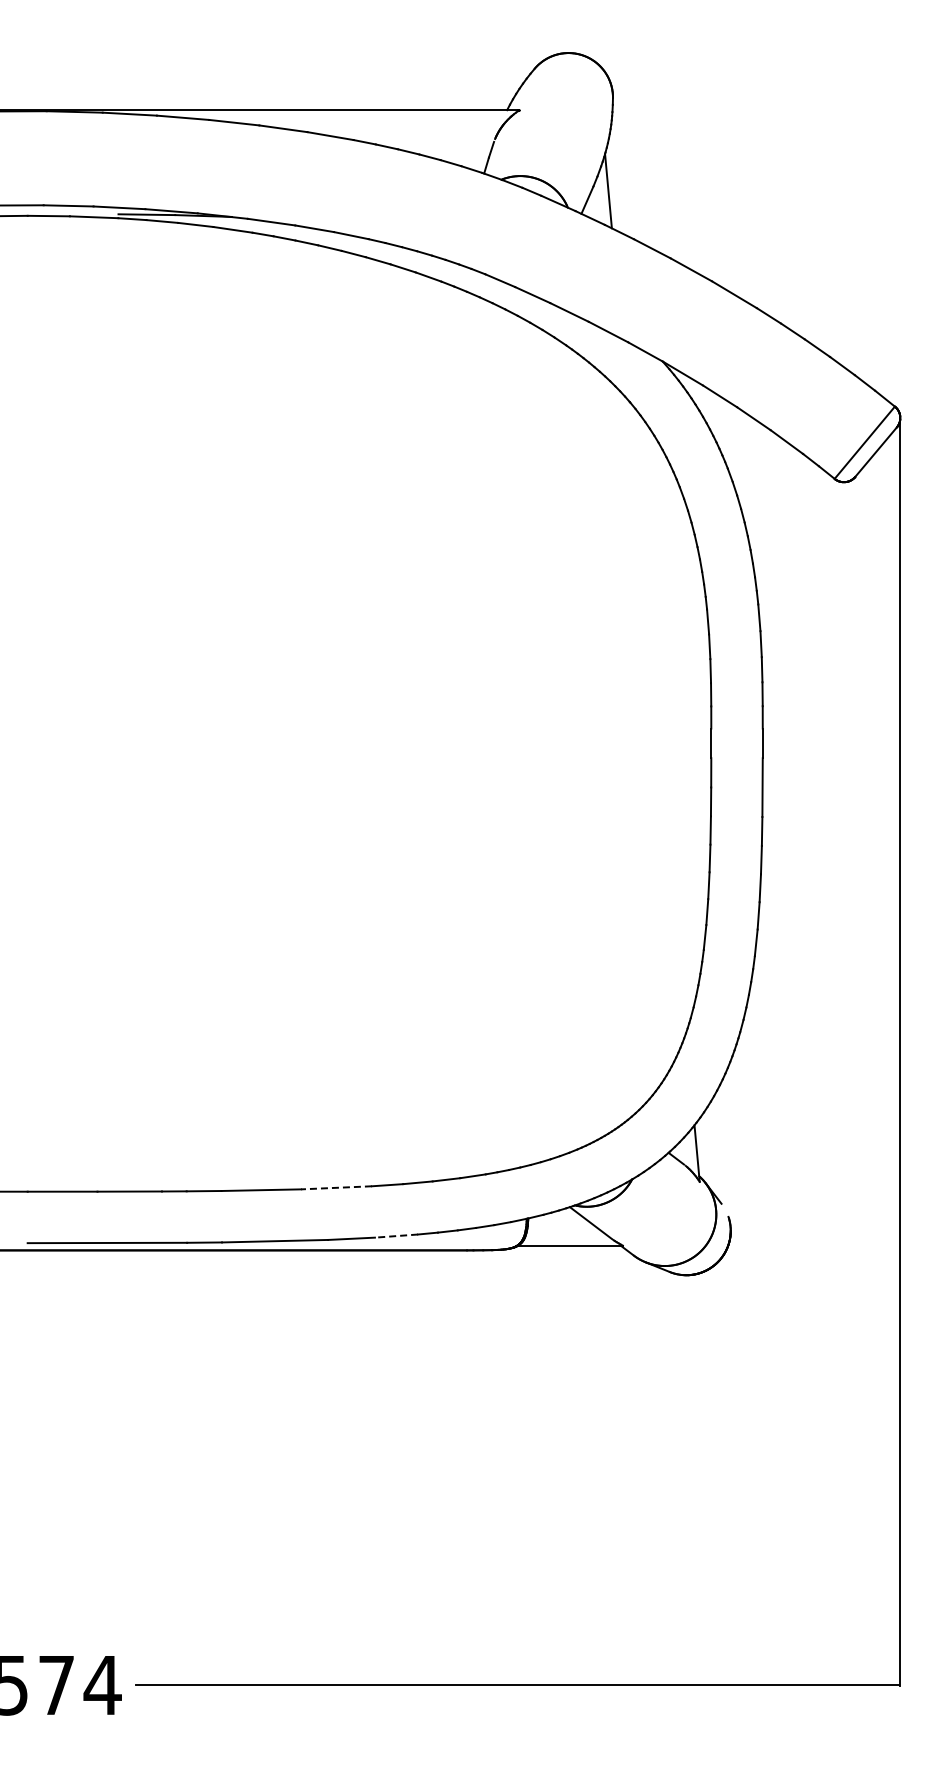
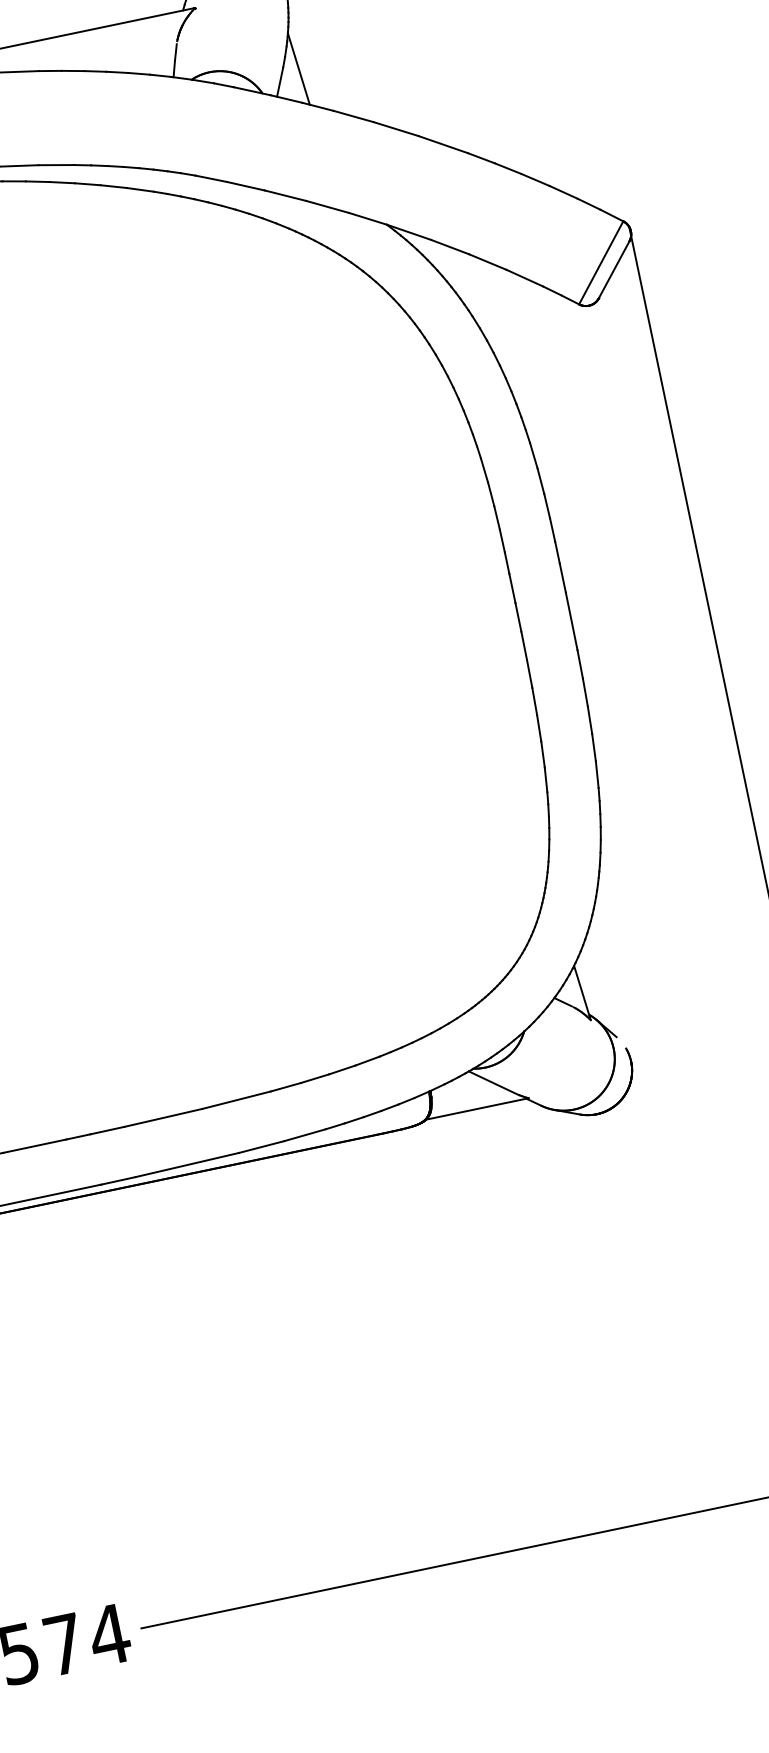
line: (336, 1187) -> (236, 1099), dashed -> solid
line: (396, 1236) -> (305, 1135), dashed -> solid

